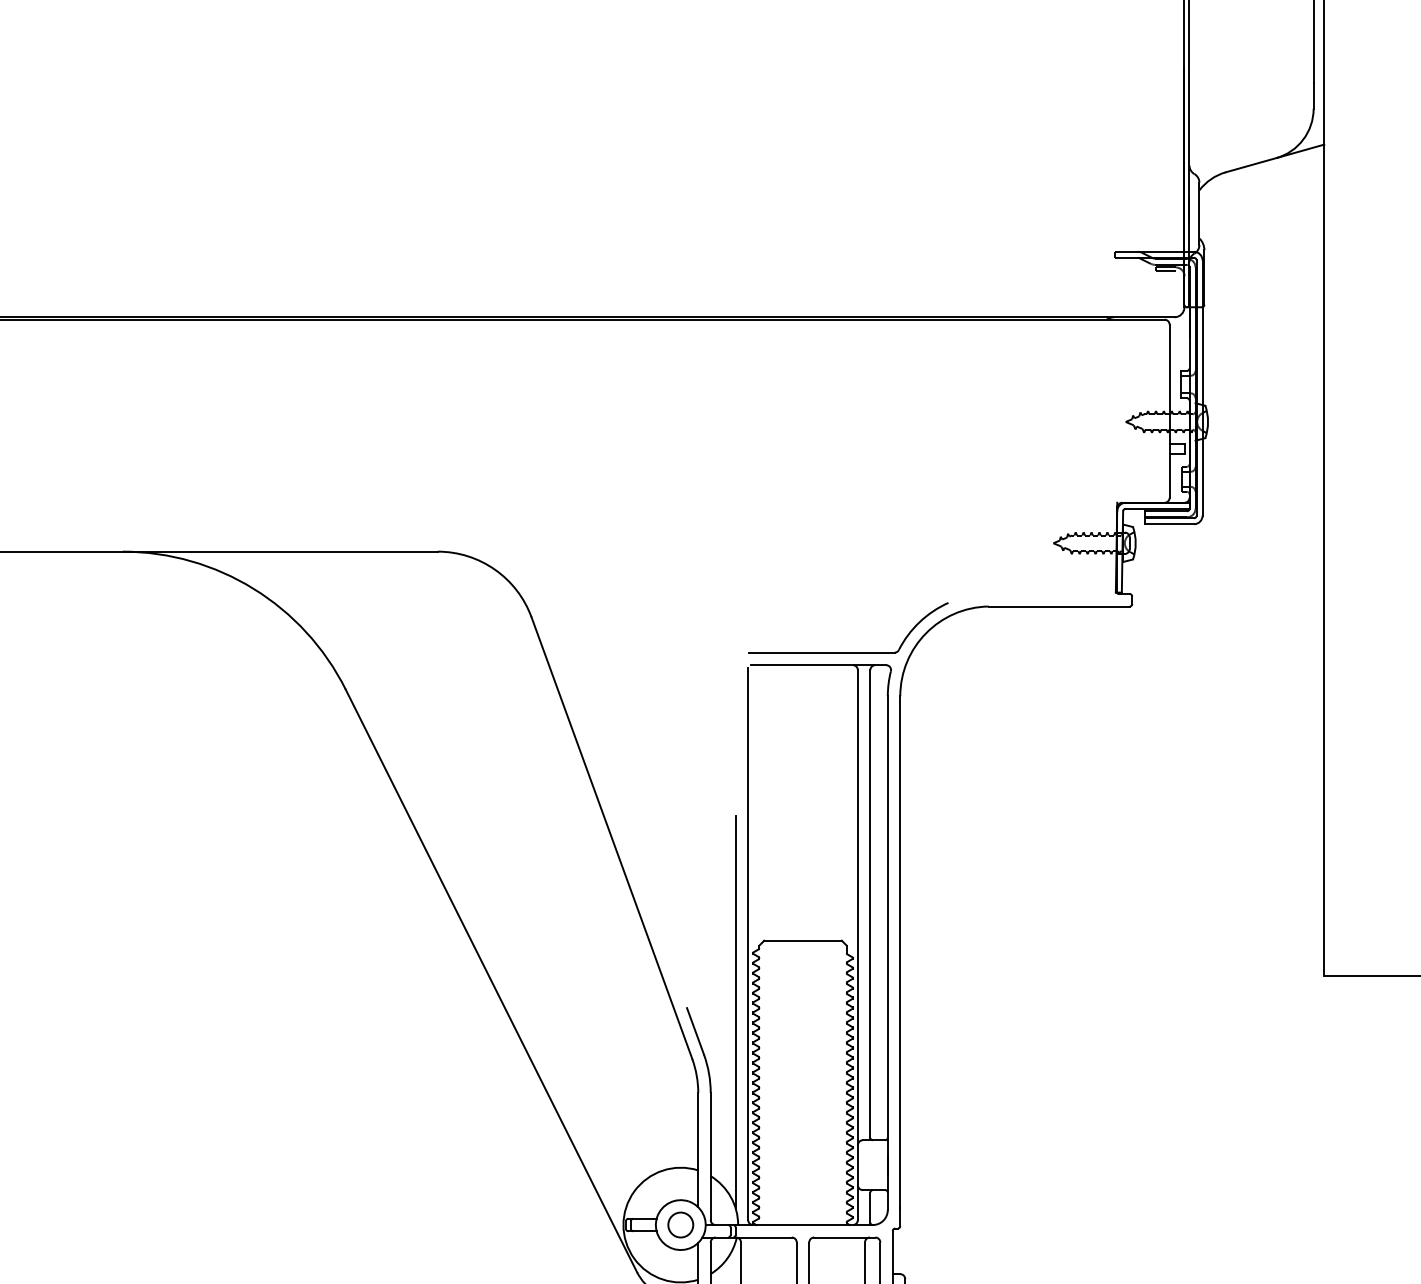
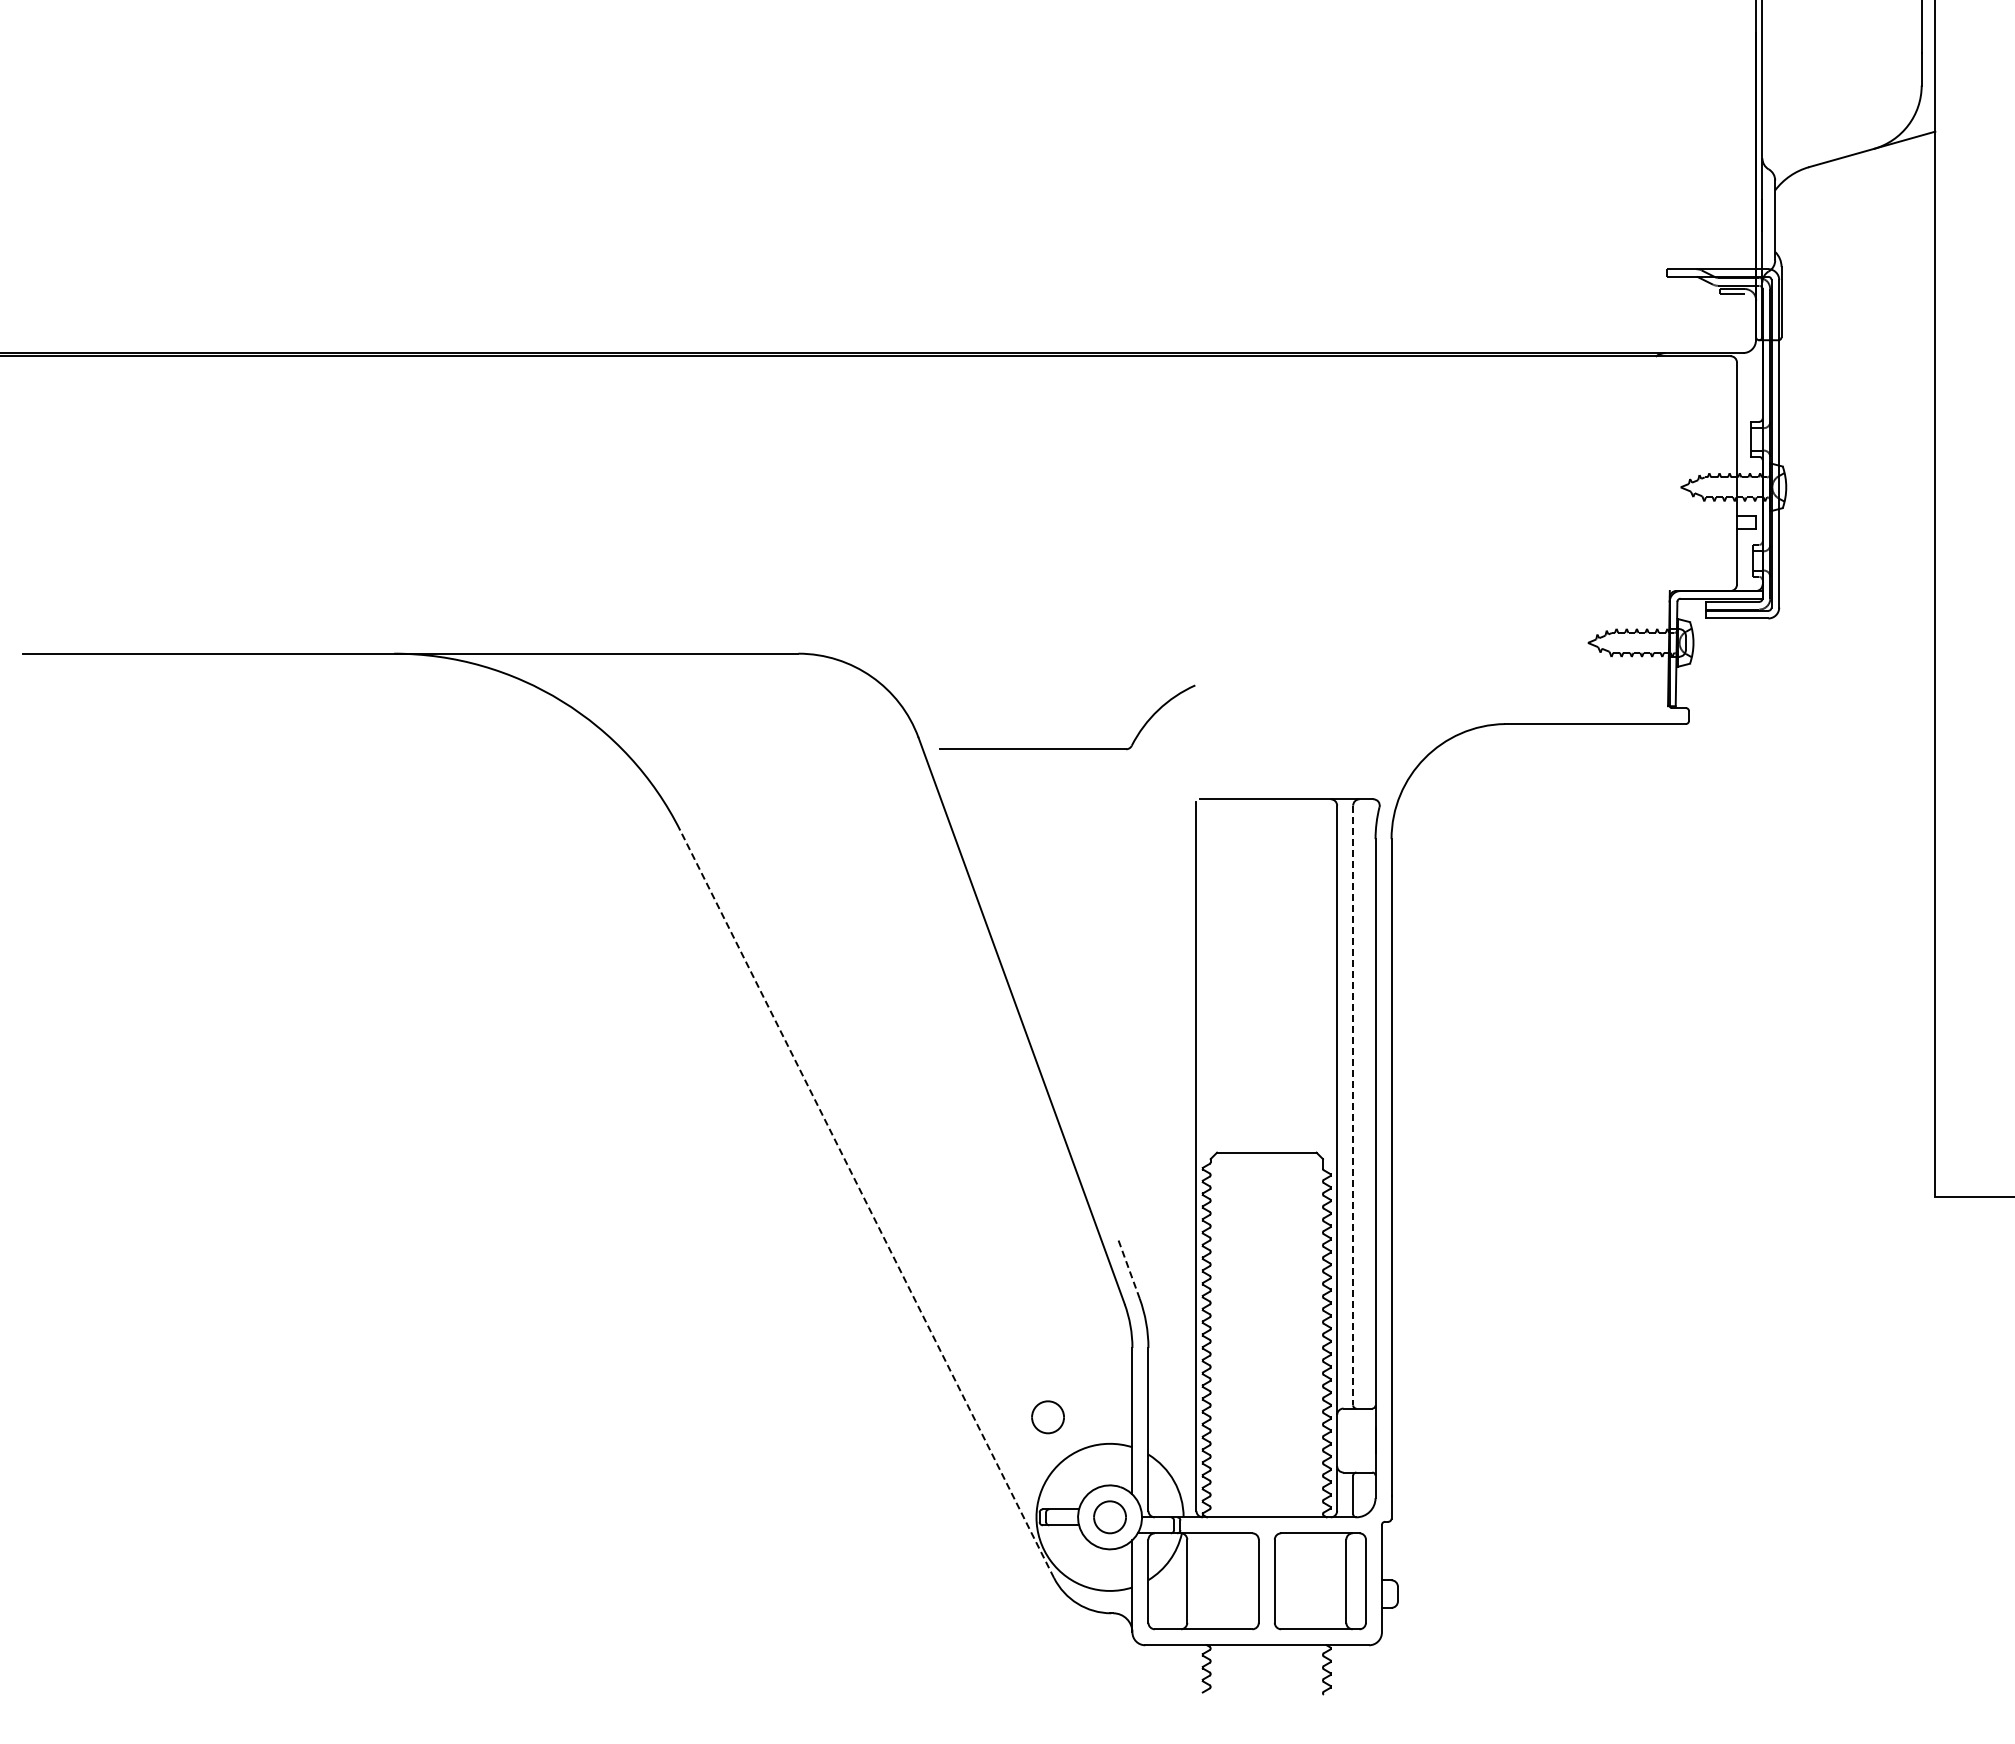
part: (848, 652) -> (1067, 748), moved
line: (870, 903) -> (1353, 1105), solid -> dashed
line: (491, 981) -> (867, 1204), solid -> dashed
line: (735, 1011) -> (1180, 1243), removed
line: (695, 1031) -> (1128, 1268), solid -> dashed
part: (632, 1147) -> (1047, 1417), added

